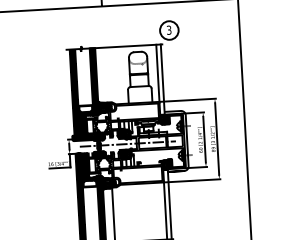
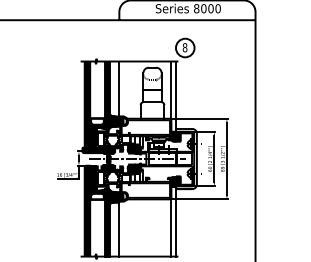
text: (168, 30) -> (184, 47), 3 -> 8
line: (105, 74) -> (119, 88), added

